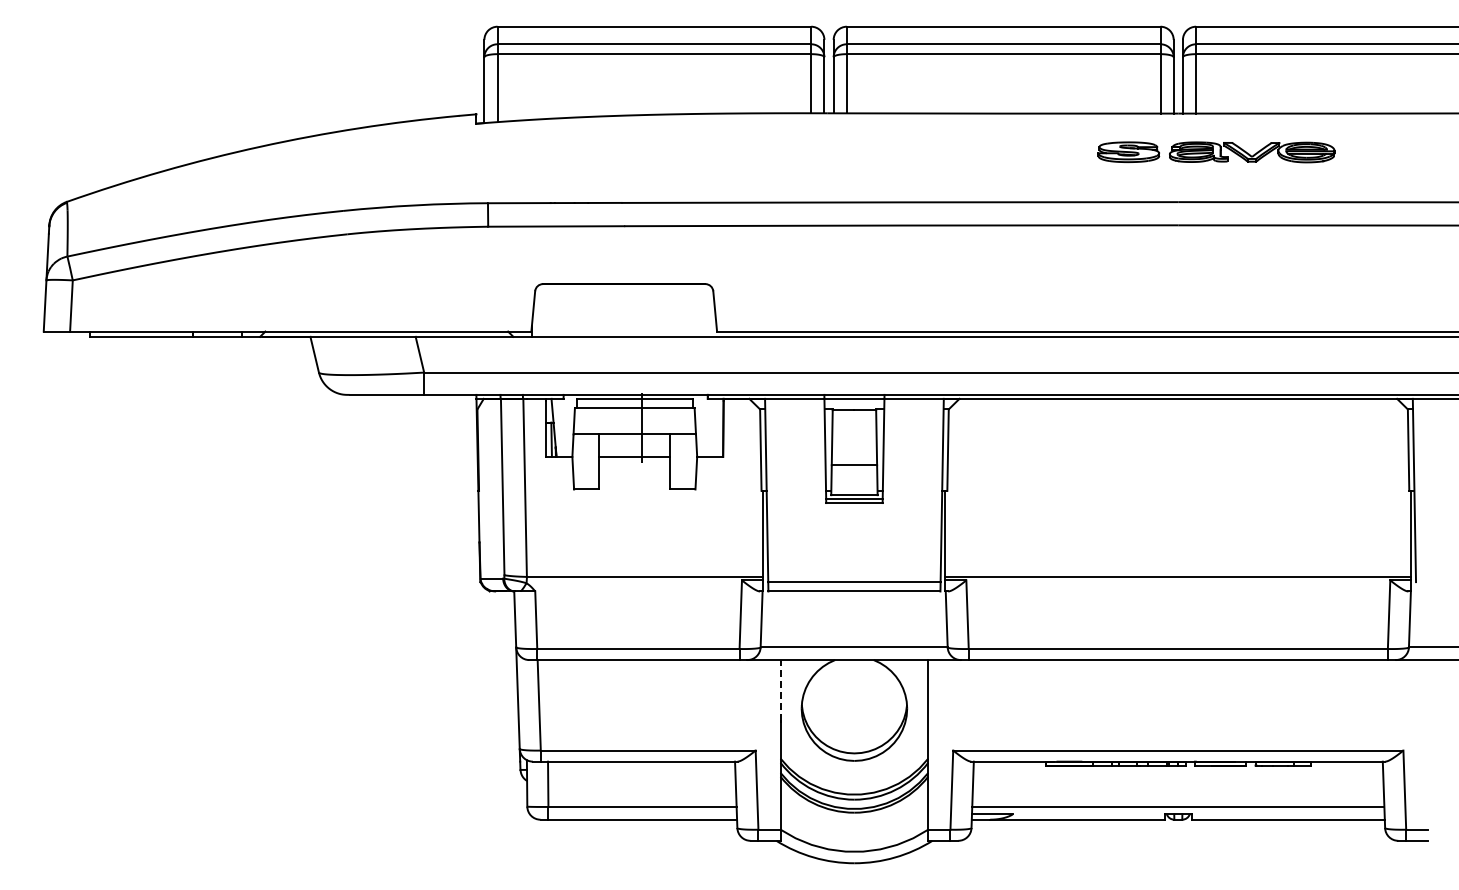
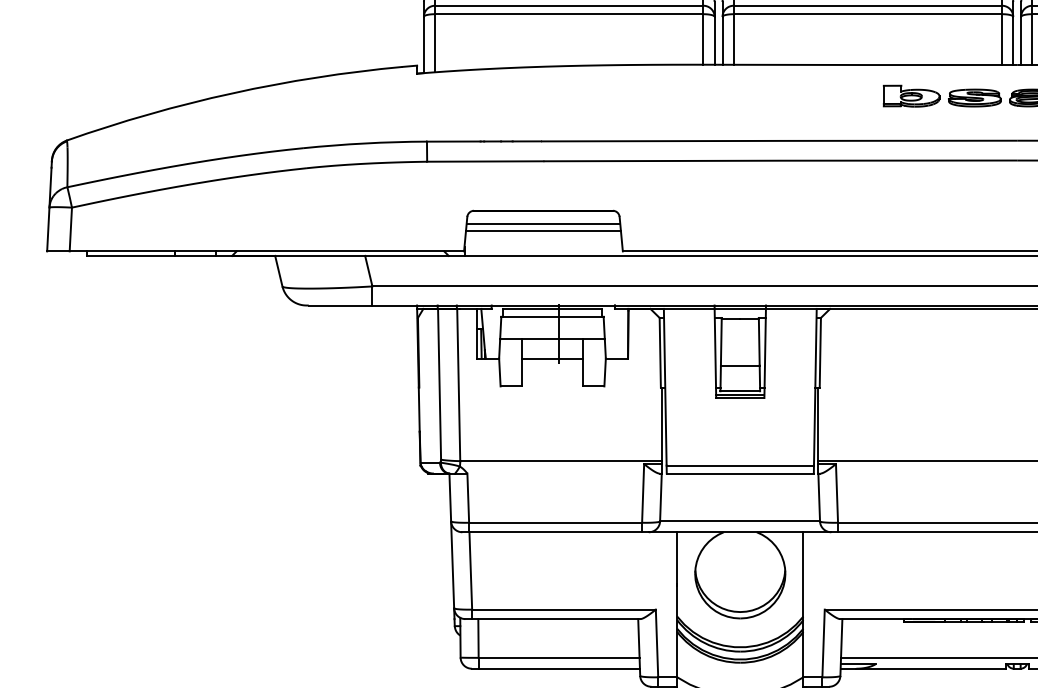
part: (1054, 150) -> (911, 96), added
line: (624, 299) -> (543, 223), added
line: (623, 307) -> (542, 230), added
line: (780, 690) -> (677, 558), dashed -> solid

